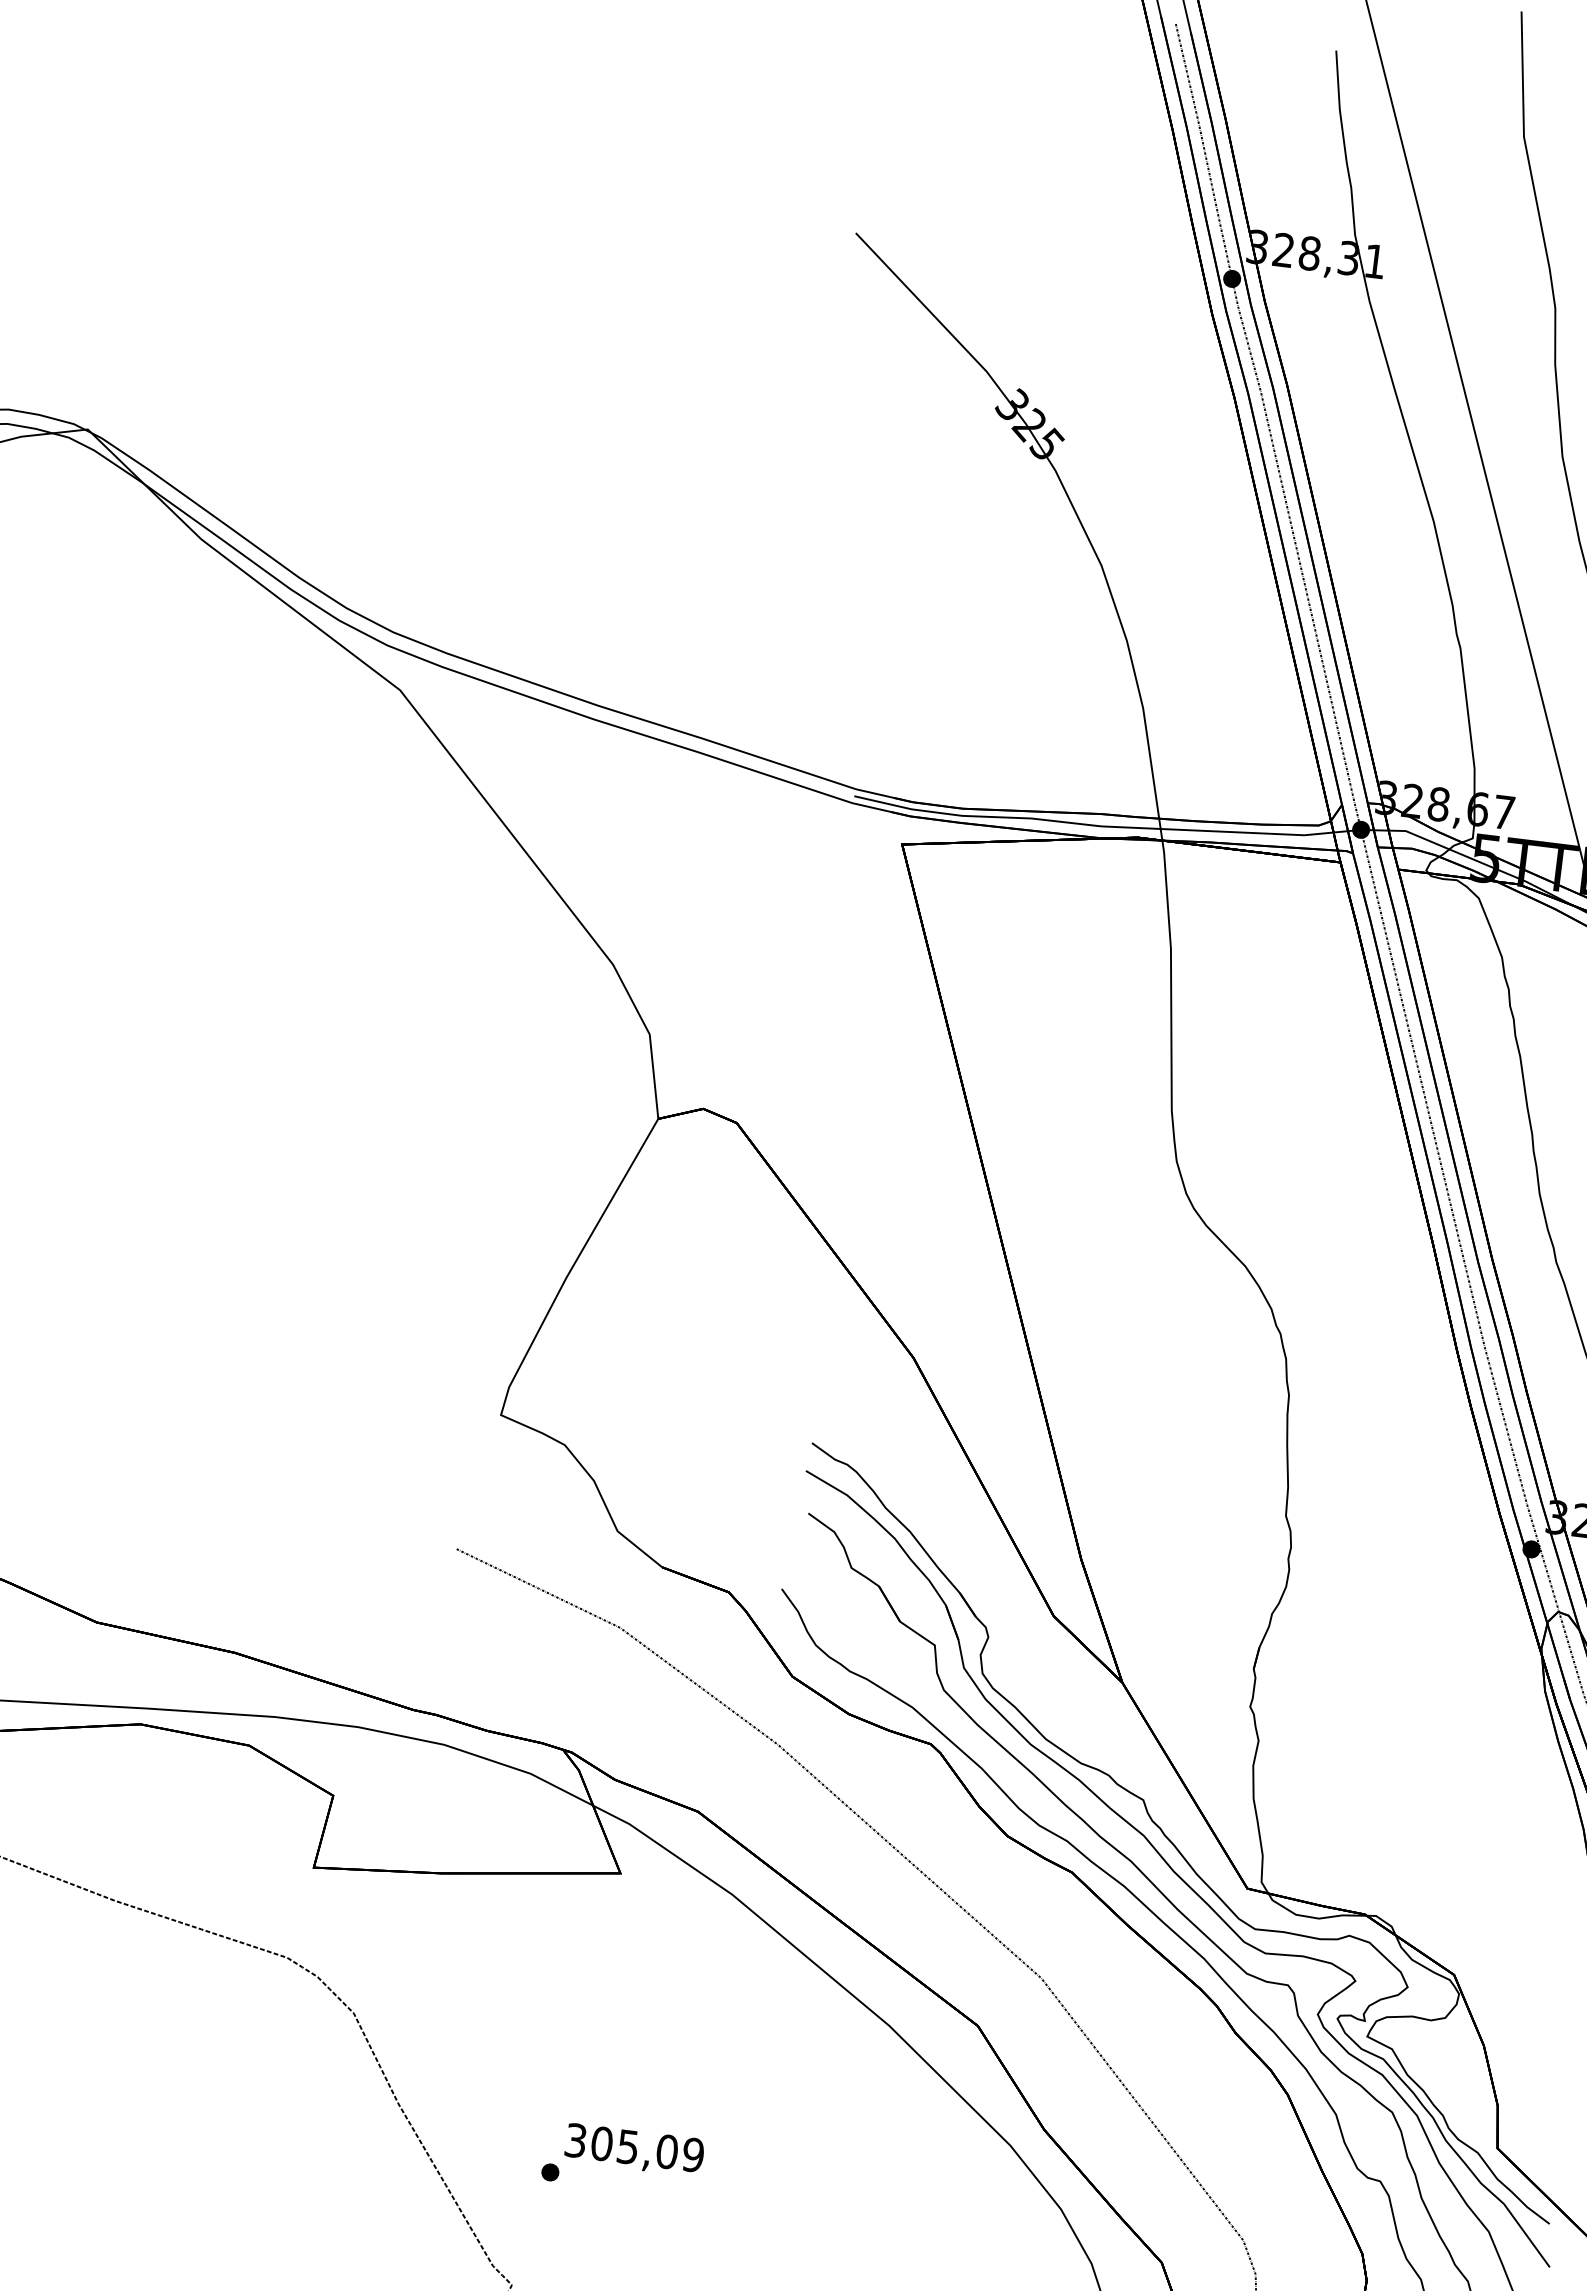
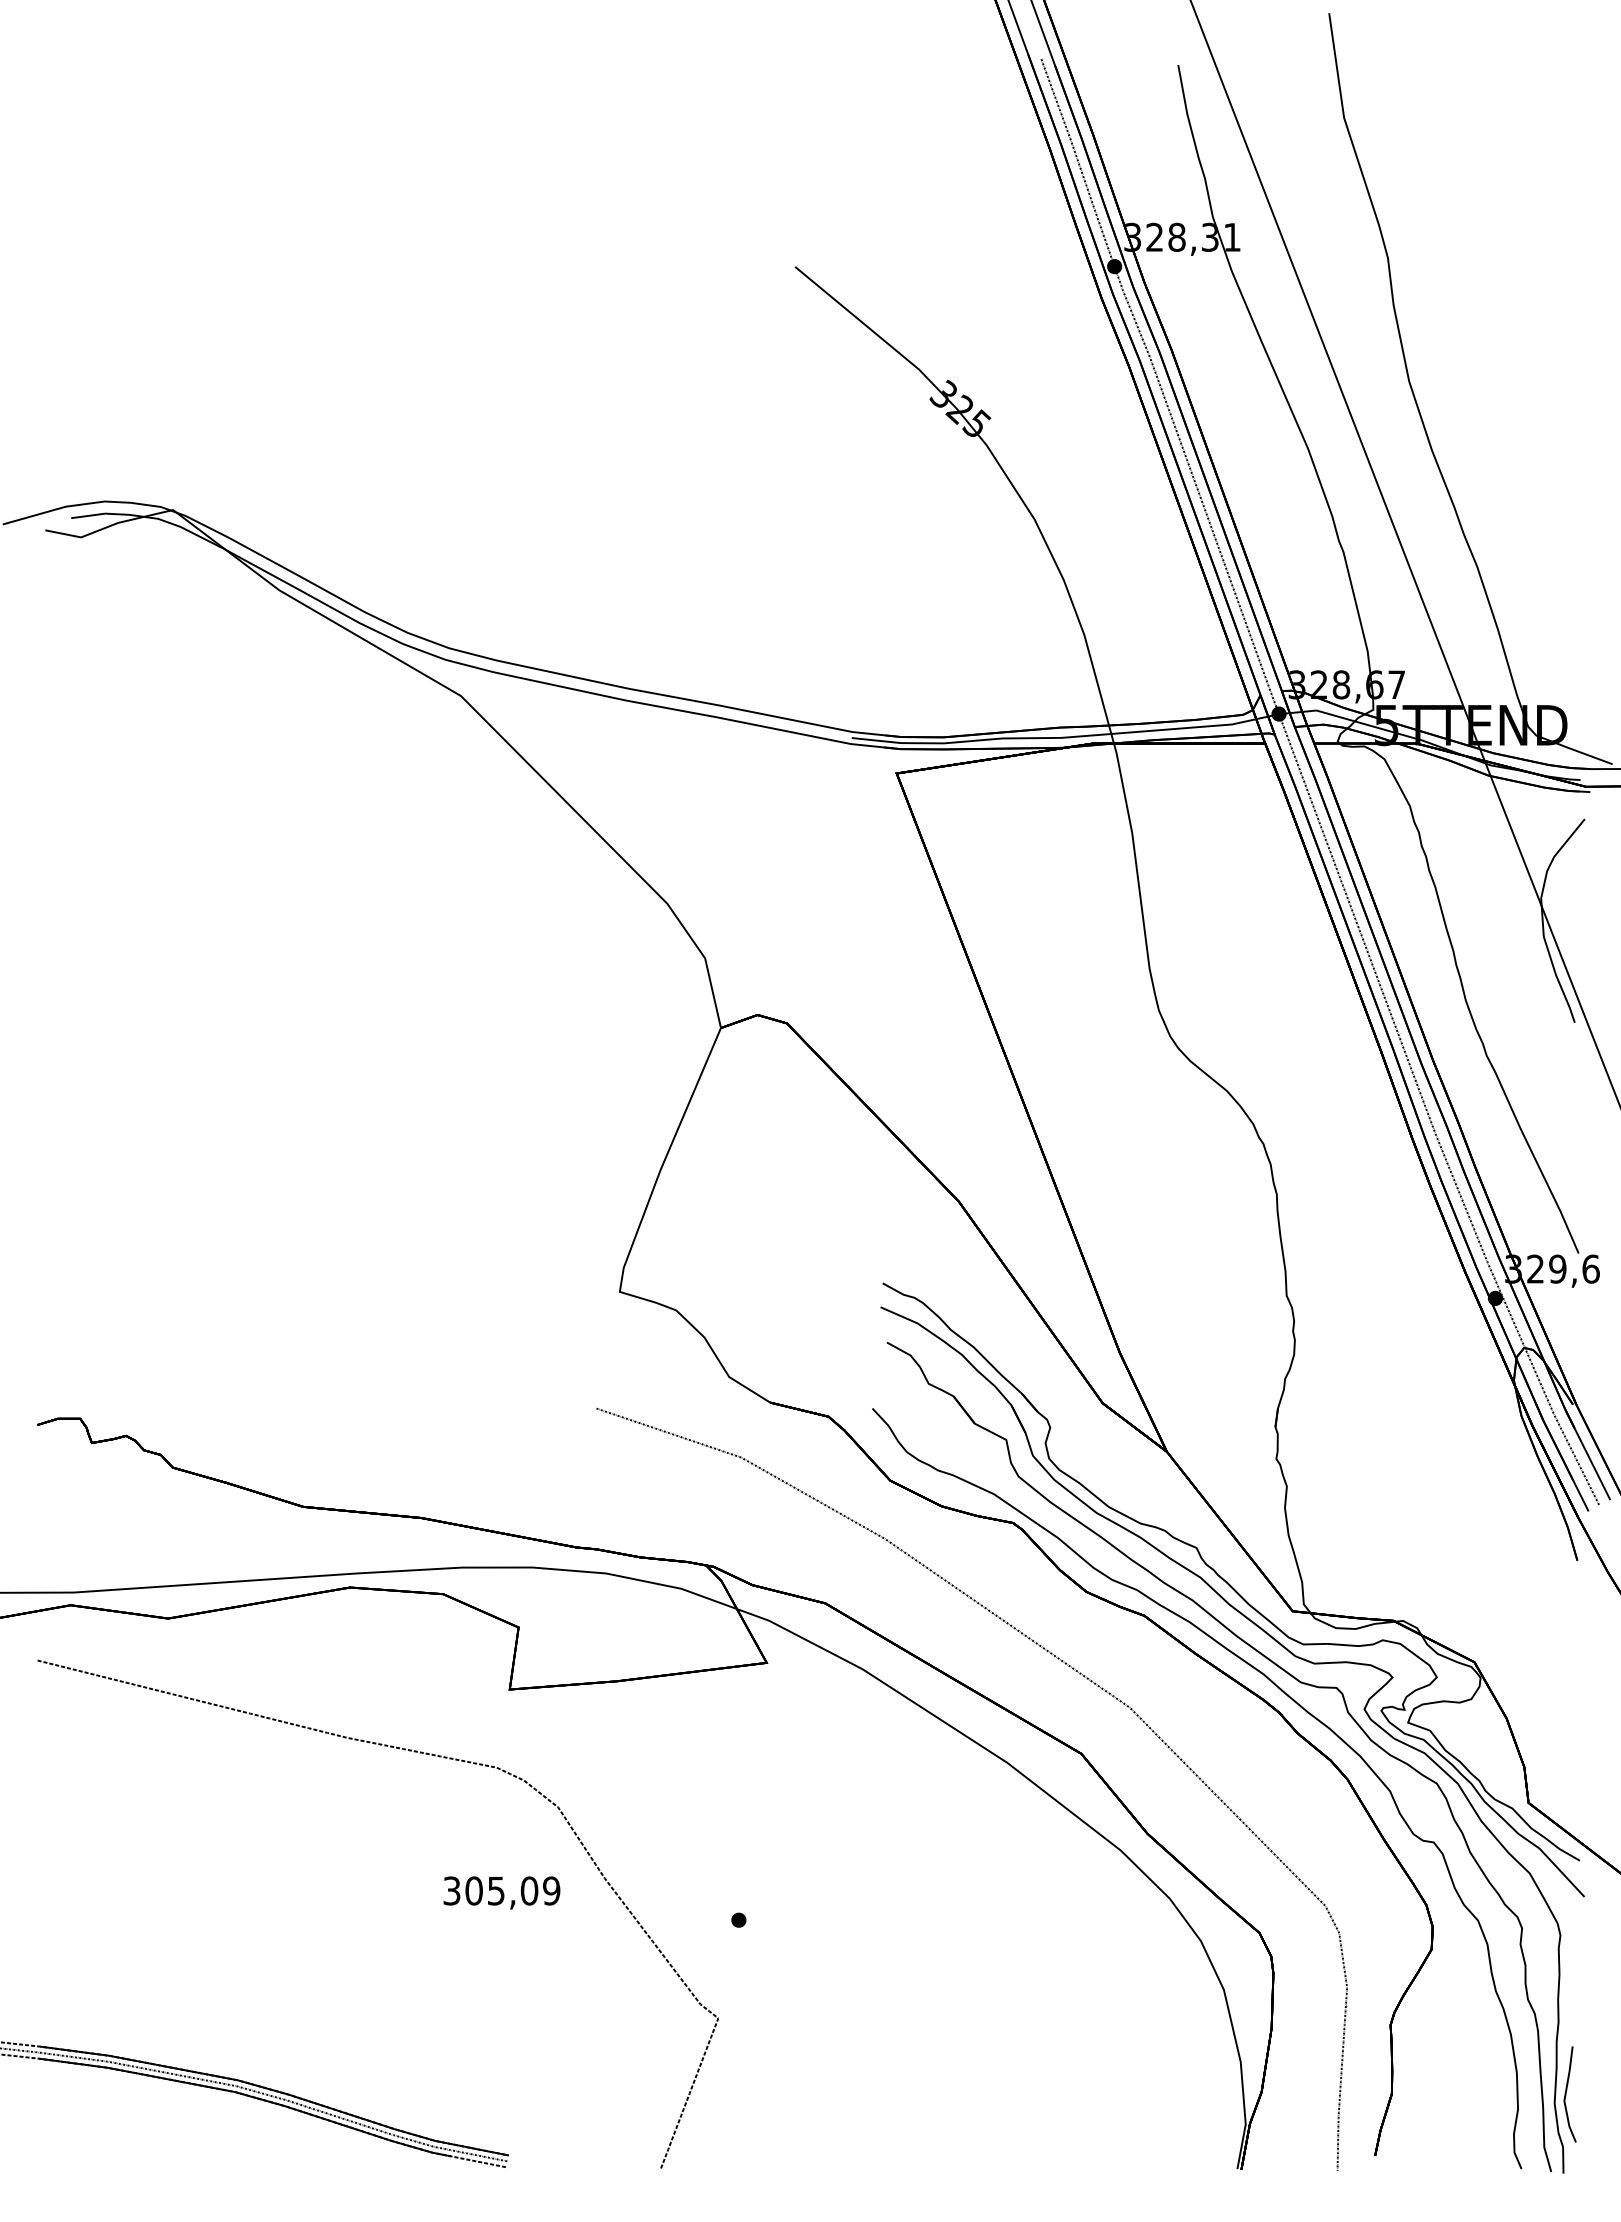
text: (634, 2149) -> (501, 1892), moved

